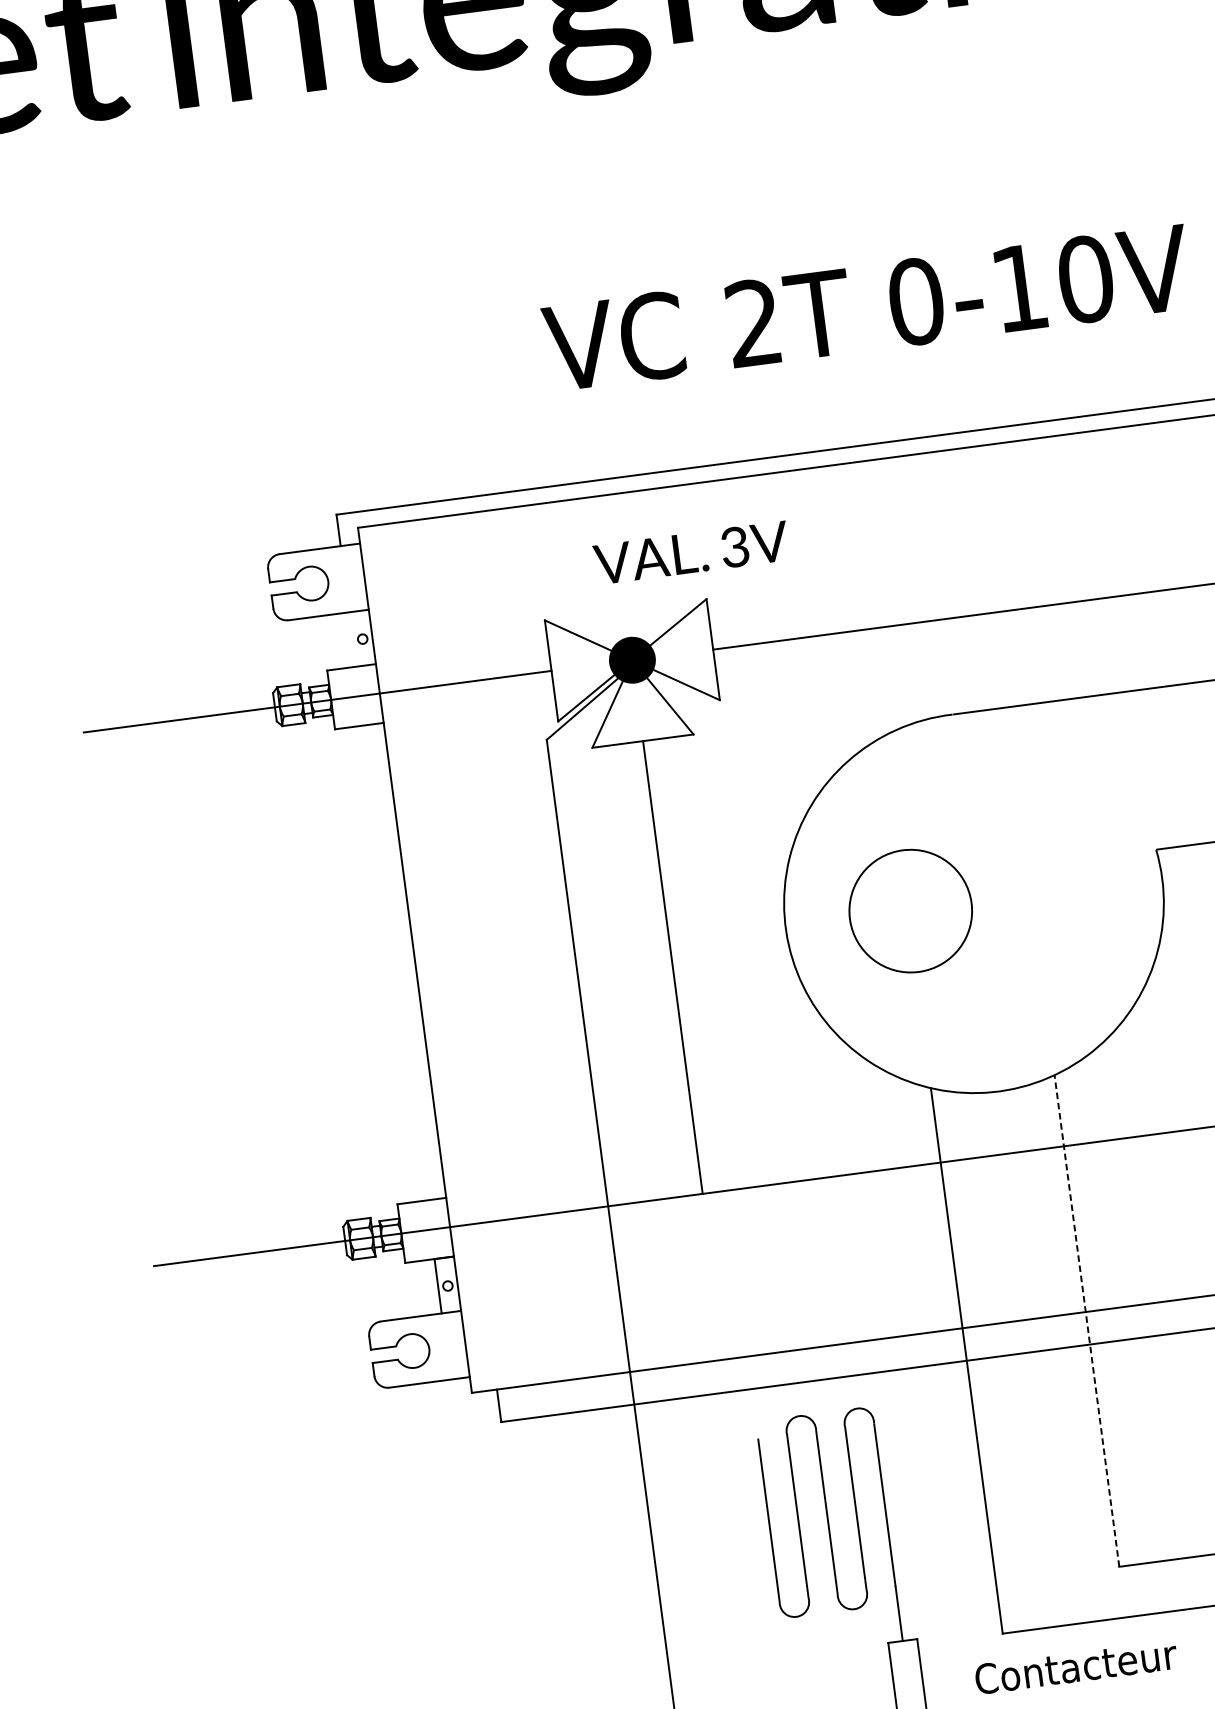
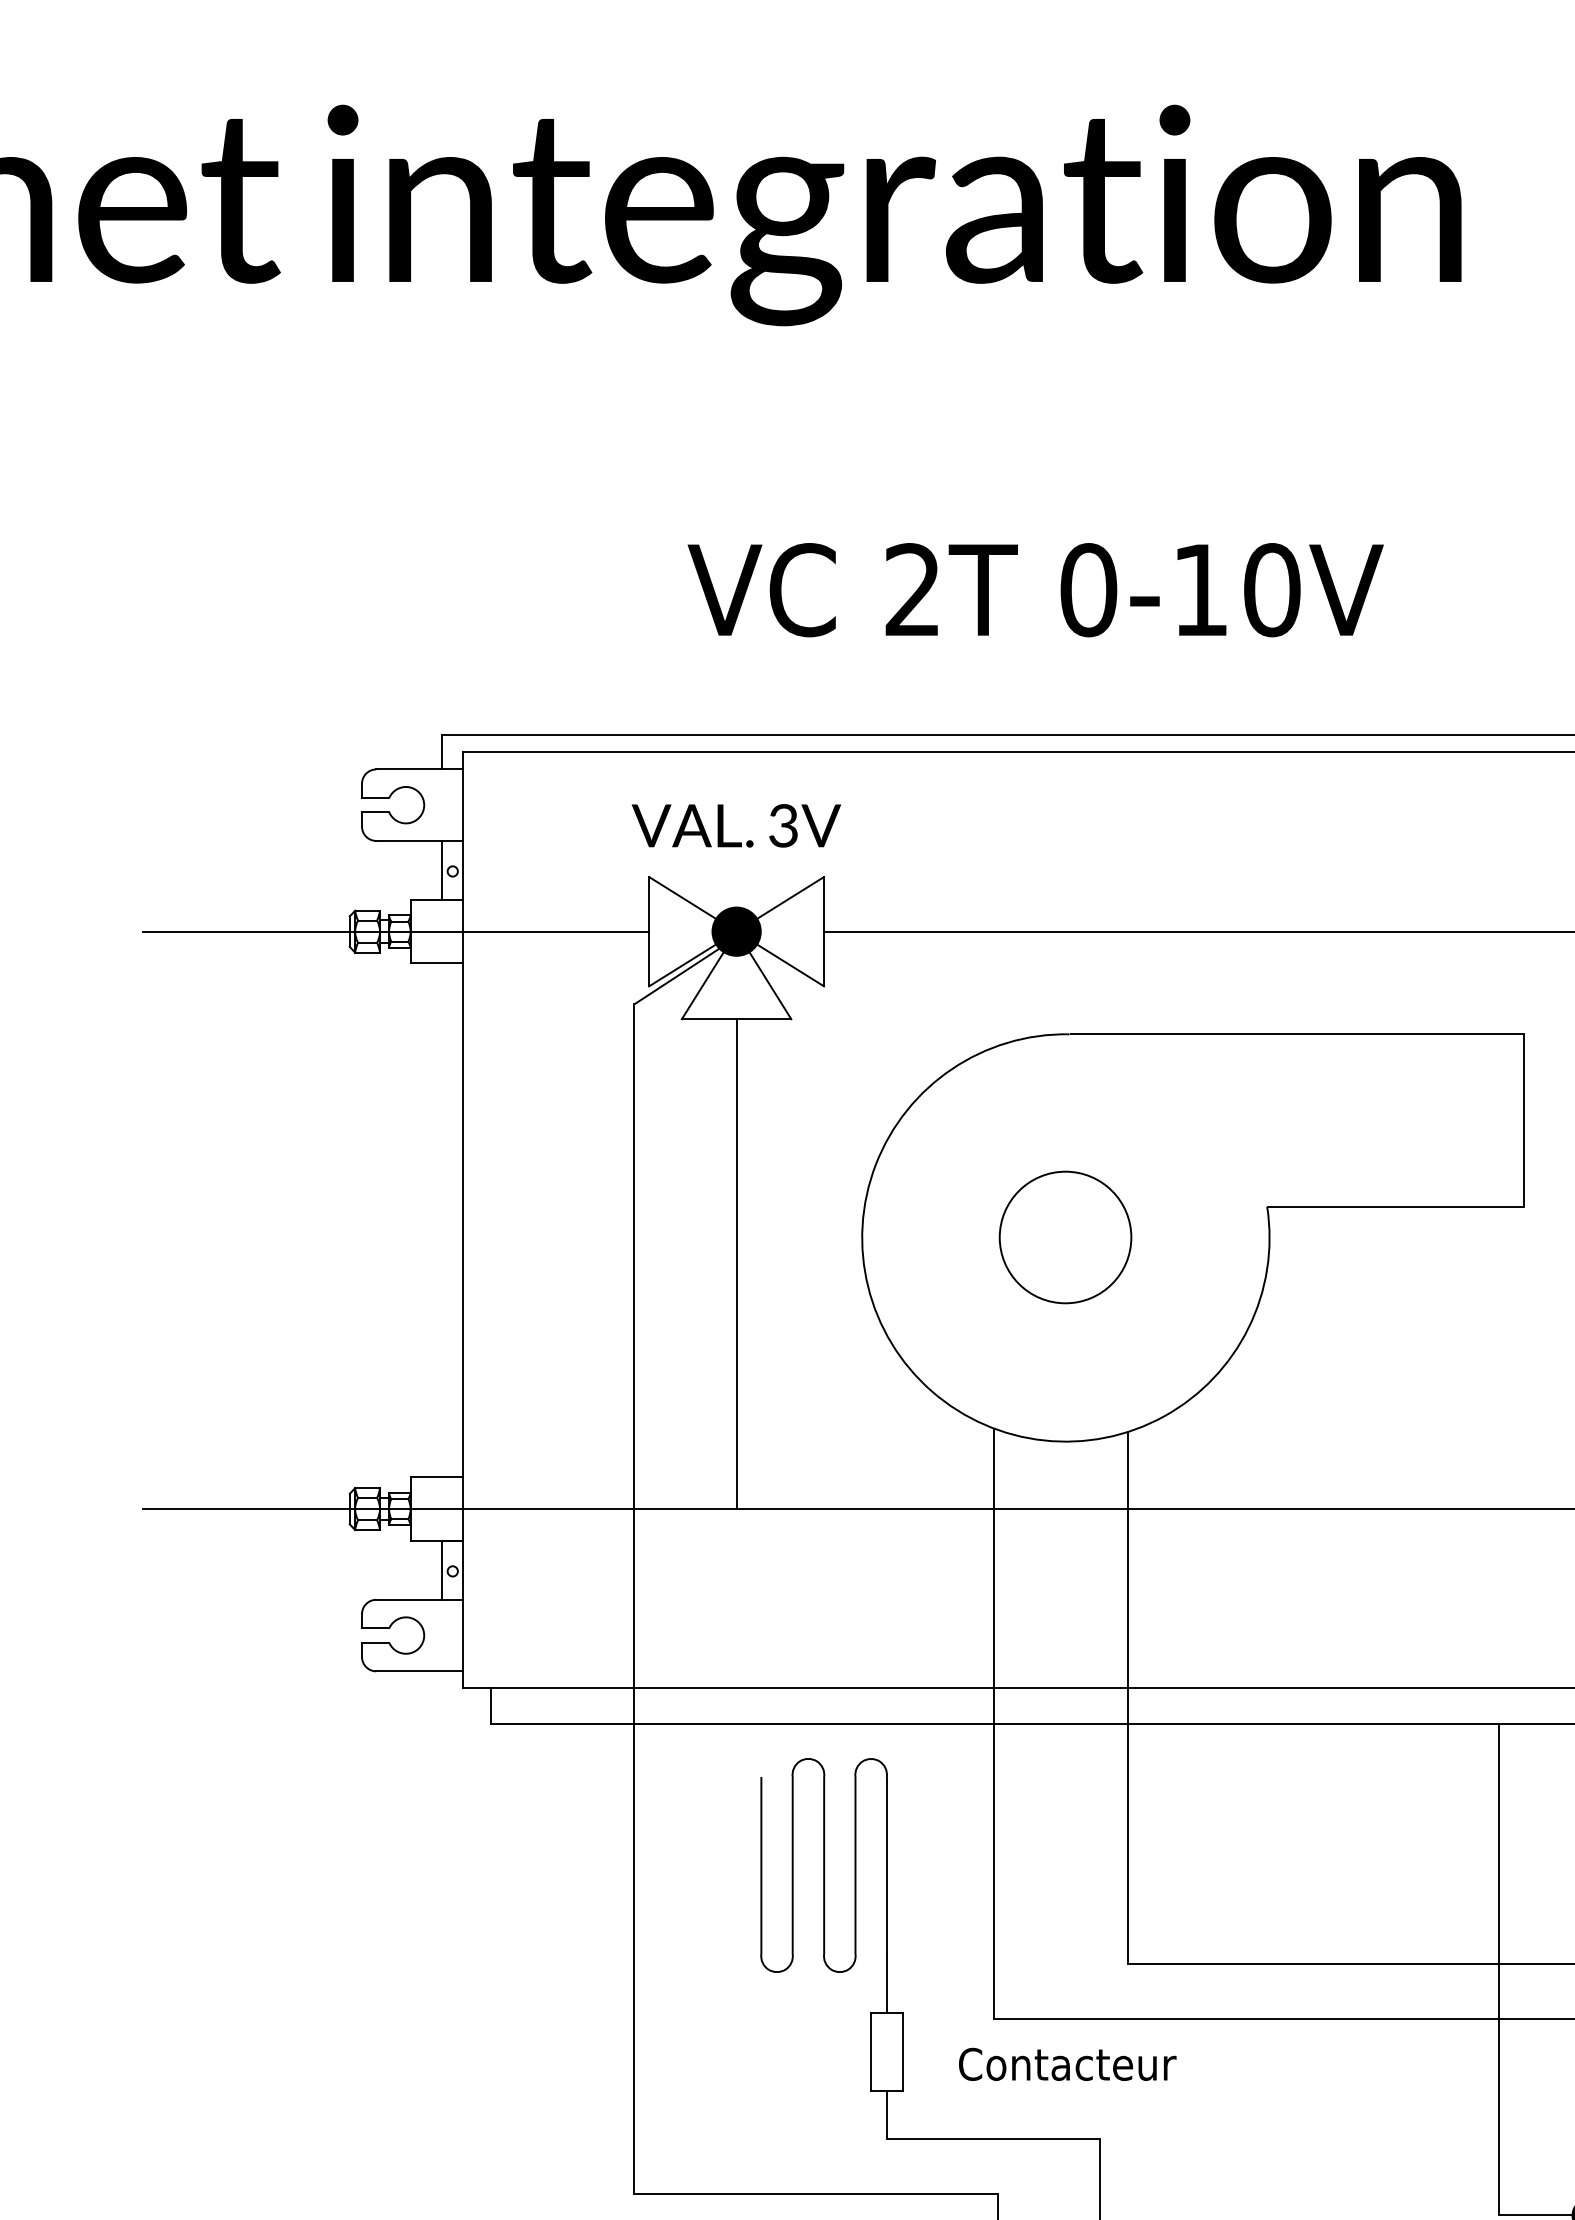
text: (691, 552) -> (736, 825), moved
line: (353, 639) -> (442, 870), added
circle: (910, 911) -> (1065, 1237), moved
line: (1086, 1321) -> (1127, 1698), dashed -> solid

